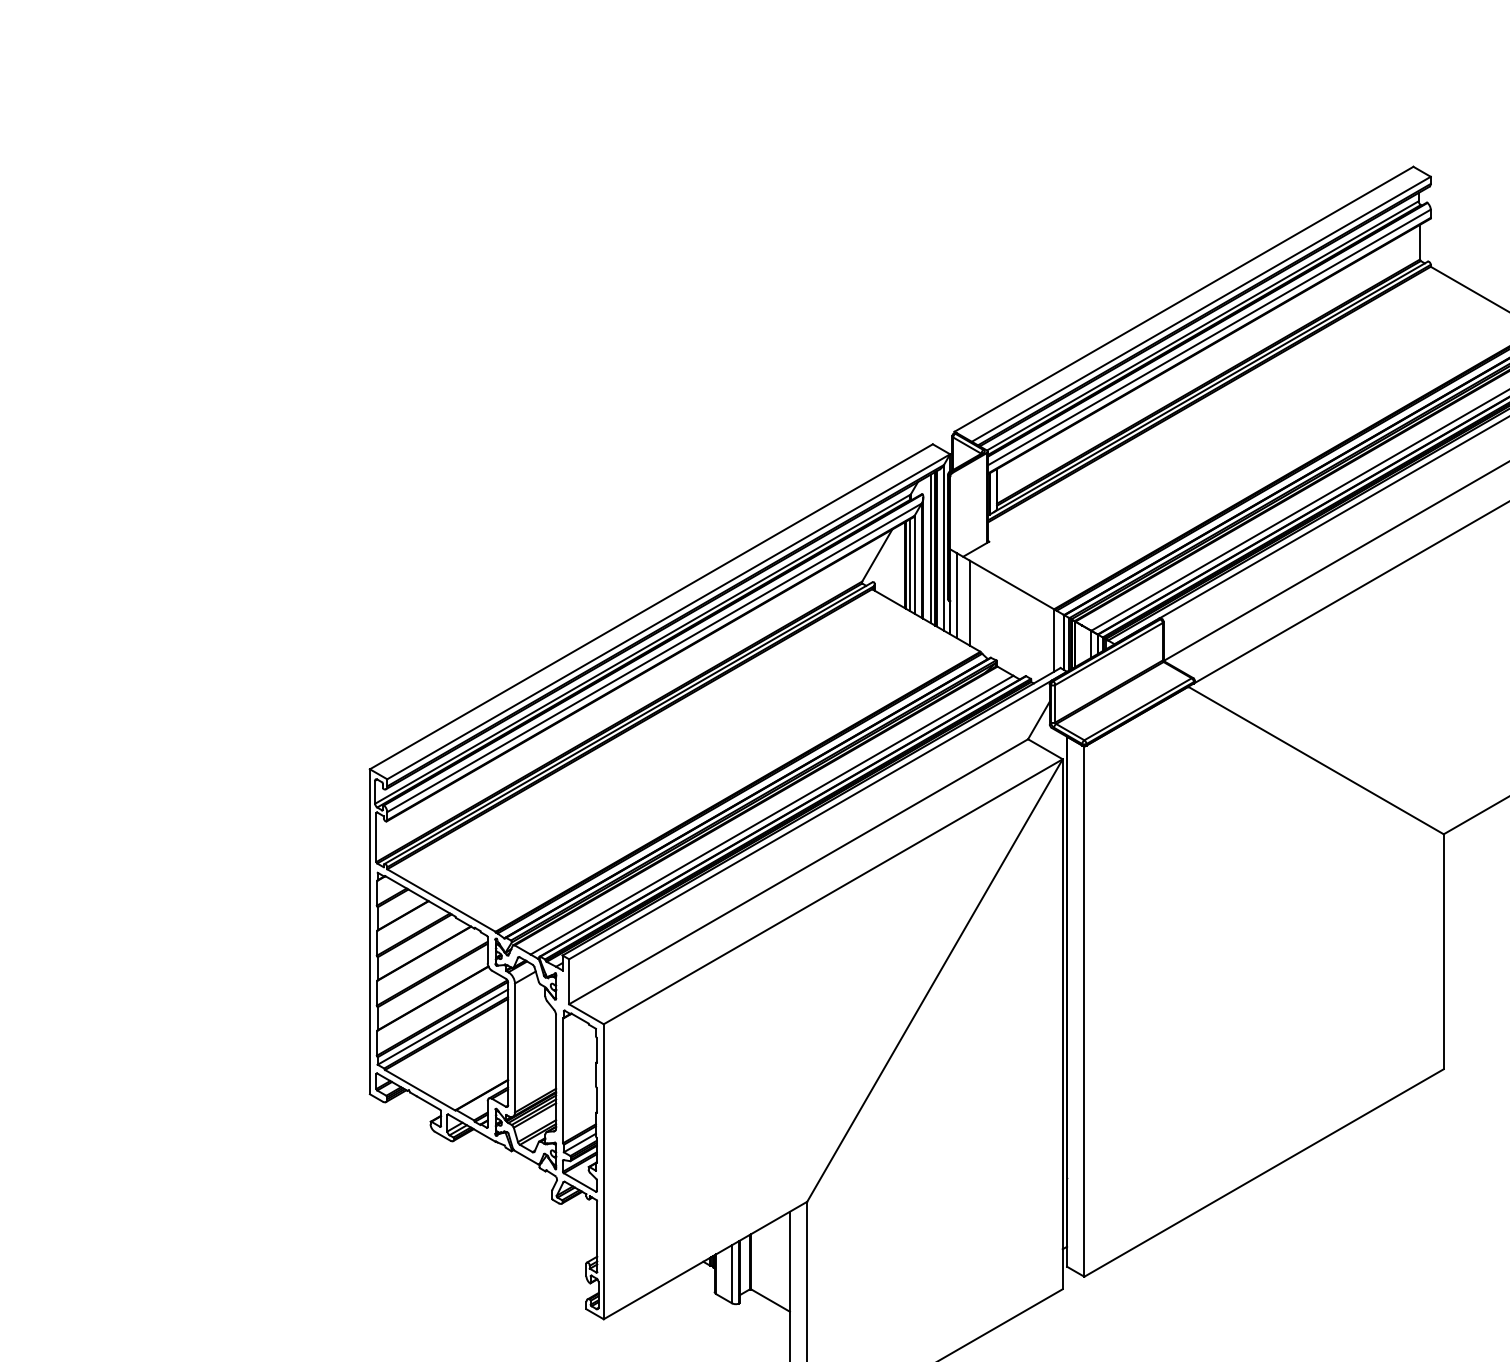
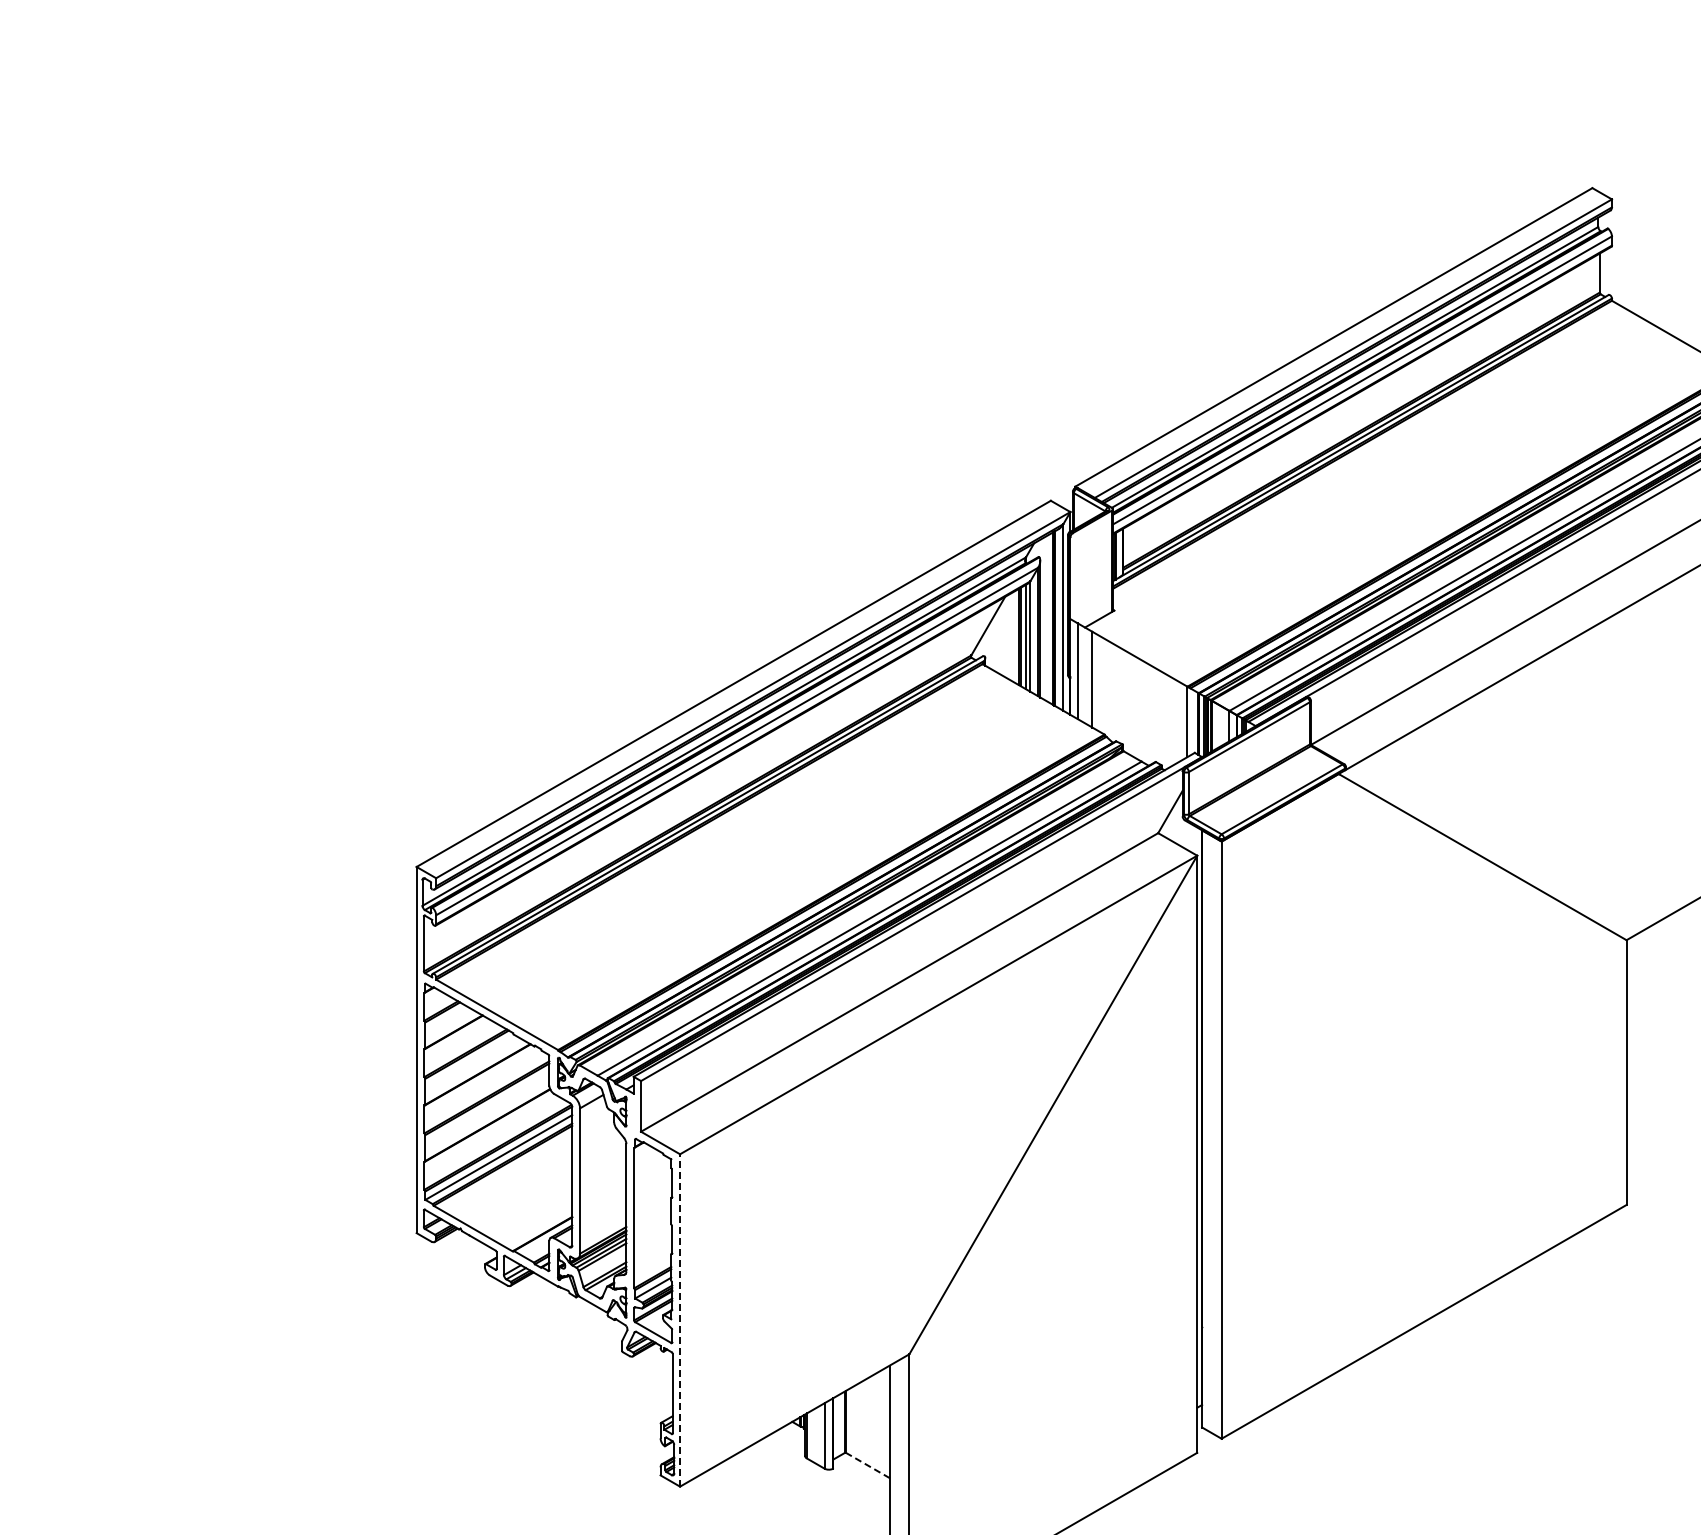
line: (930, 548) -> (1048, 618), removed
line: (604, 1170) -> (680, 1319), solid -> dashed
line: (770, 1300) -> (867, 1465), solid -> dashed

